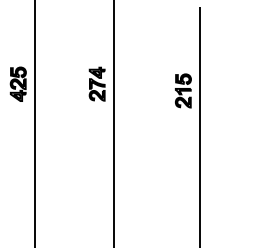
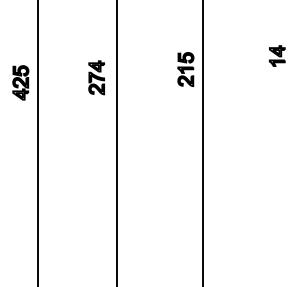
part: (18, 83) -> (20, 82), moved
part: (97, 83) -> (96, 77), moved

